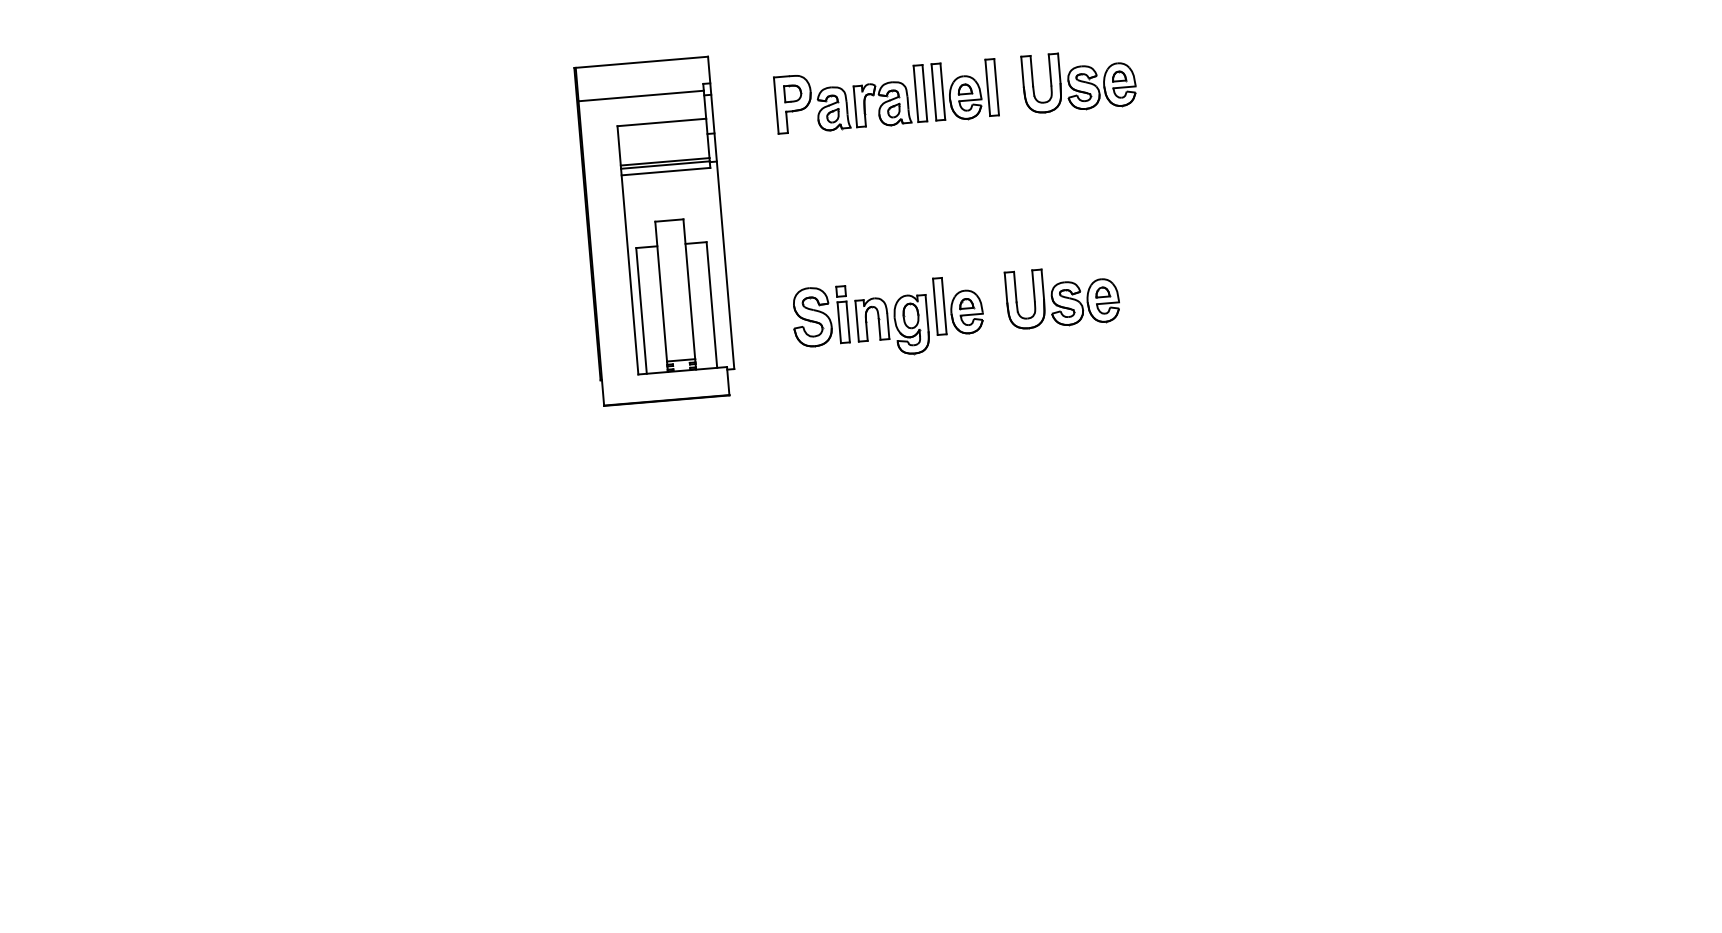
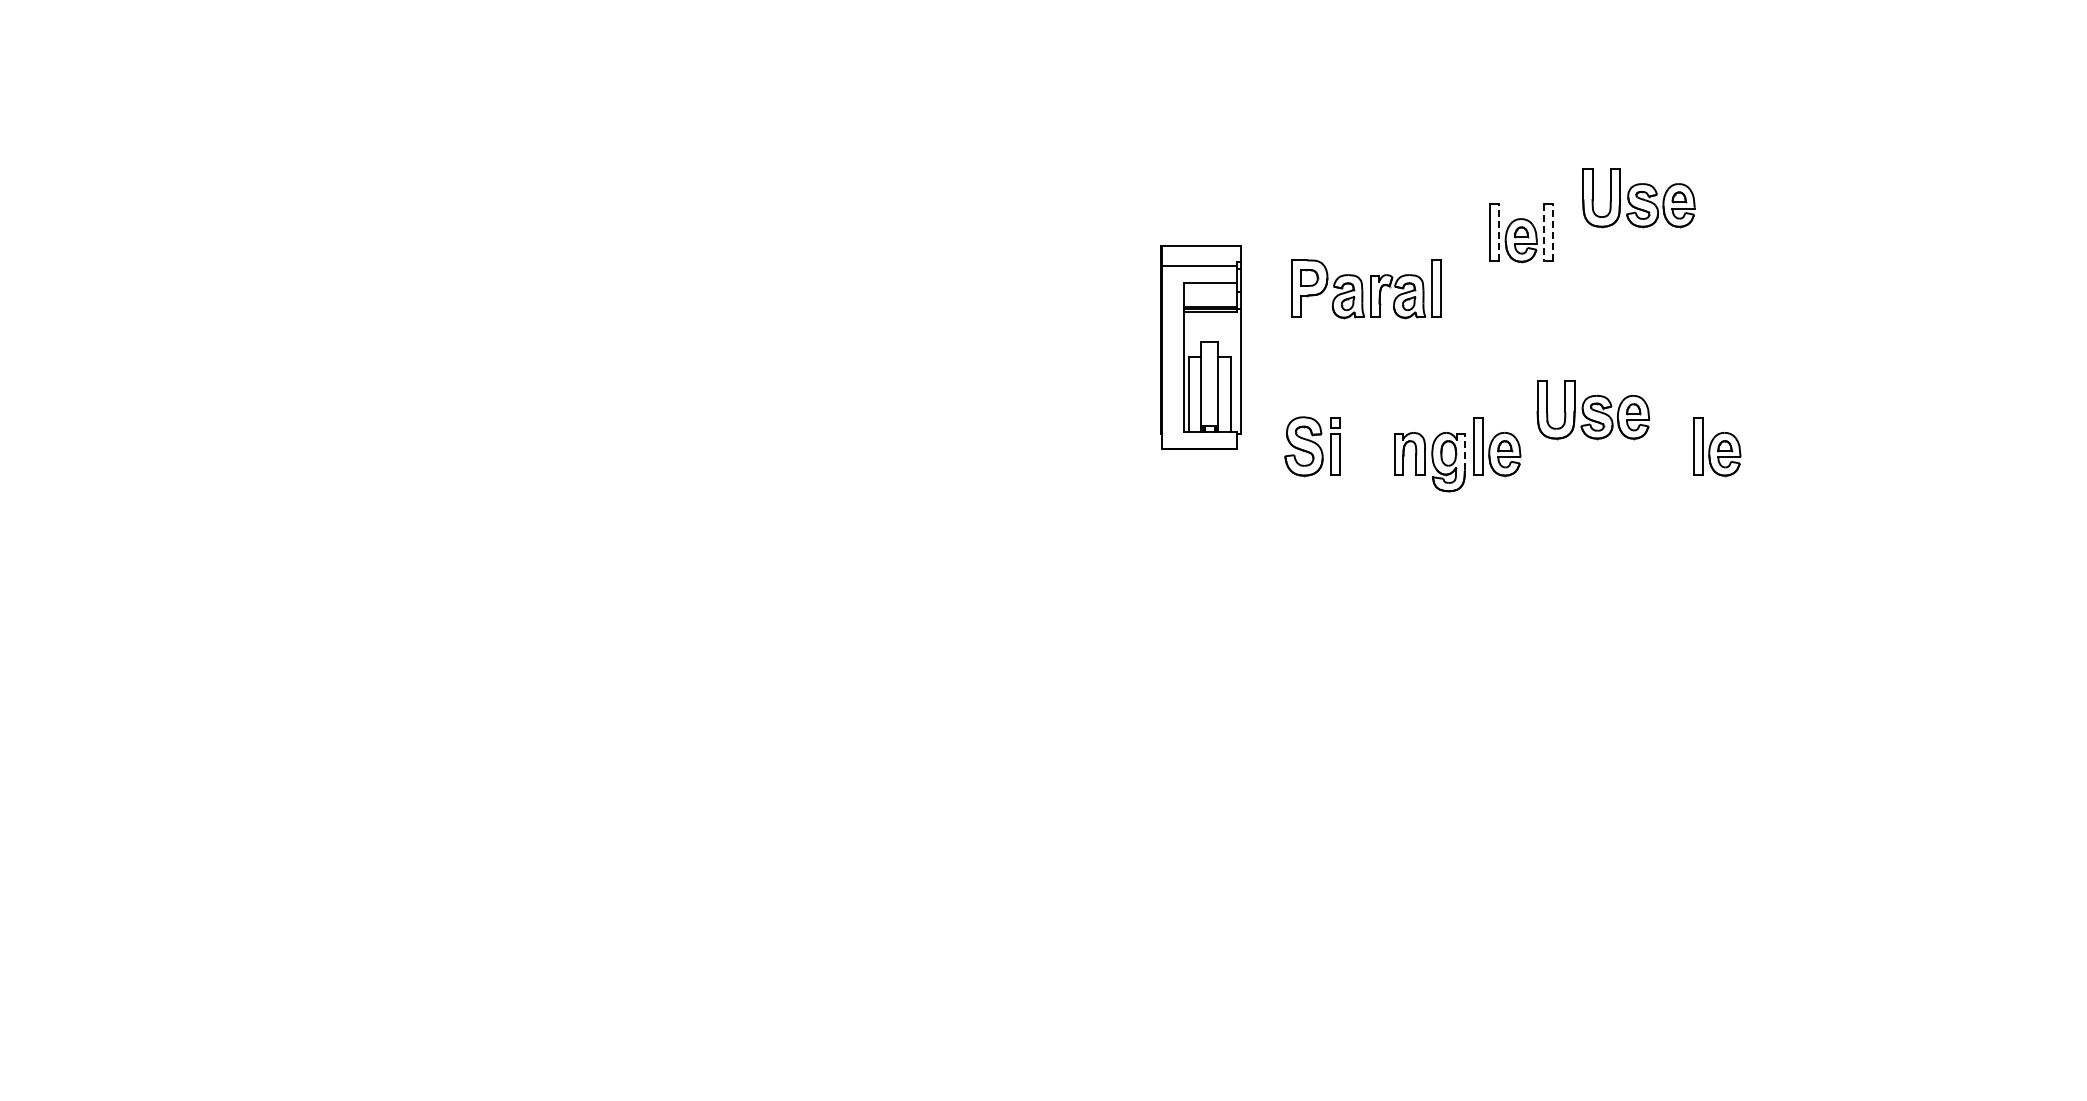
part: (1078, 81) -> (1638, 198), moved
line: (996, 86) -> (1553, 232), solid -> dashed
line: (988, 88) -> (1544, 233), solid -> dashed
line: (943, 91) -> (1499, 232), solid -> dashed
part: (850, 100) -> (1366, 289), moved
part: (654, 231) -> (1200, 347), size x0.6
part: (1178, 287) -> (1717, 447), added
part: (1062, 297) -> (1593, 410), moved
line: (926, 312) -> (1464, 451), solid -> dashed
part: (820, 316) -> (1312, 446), moved

